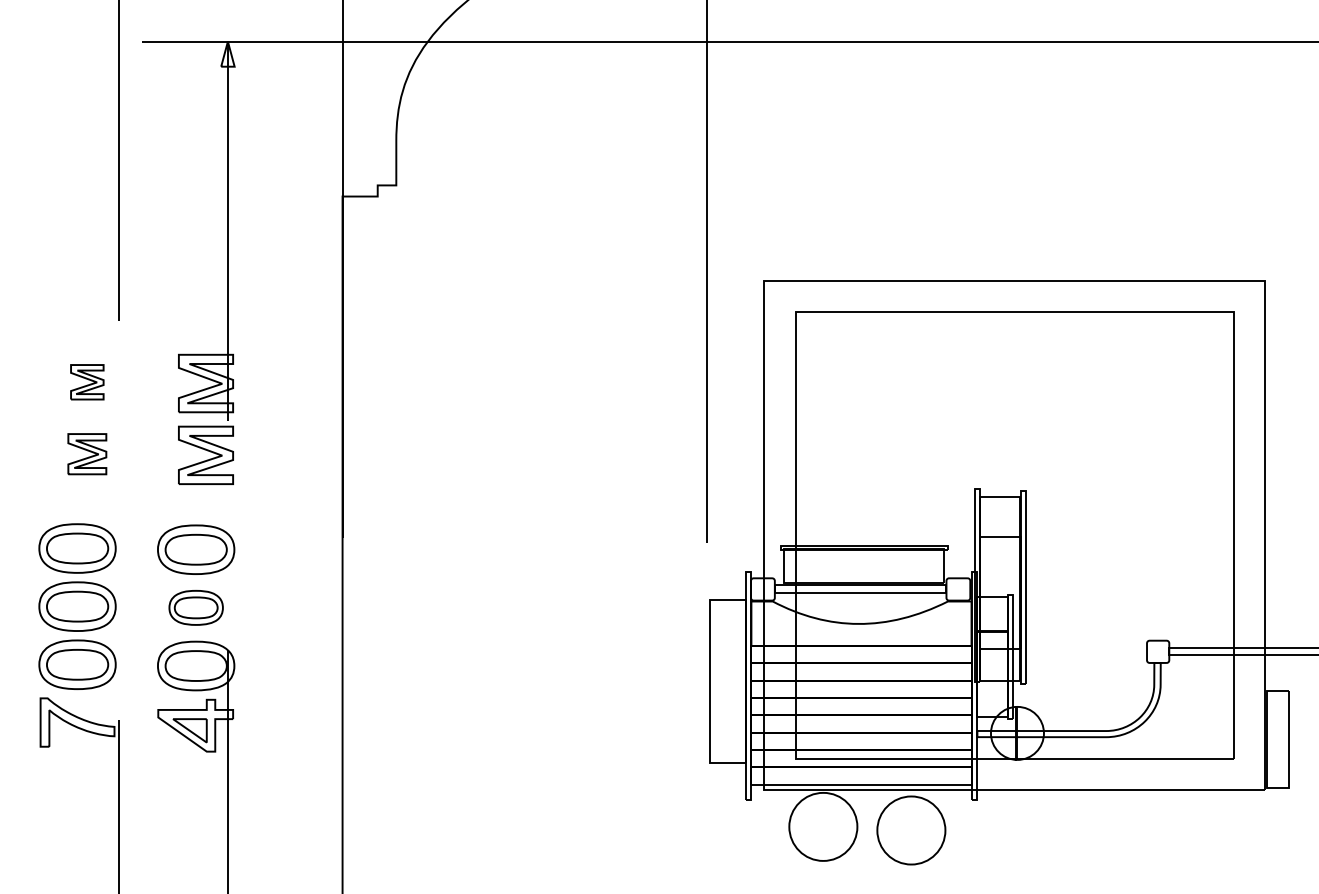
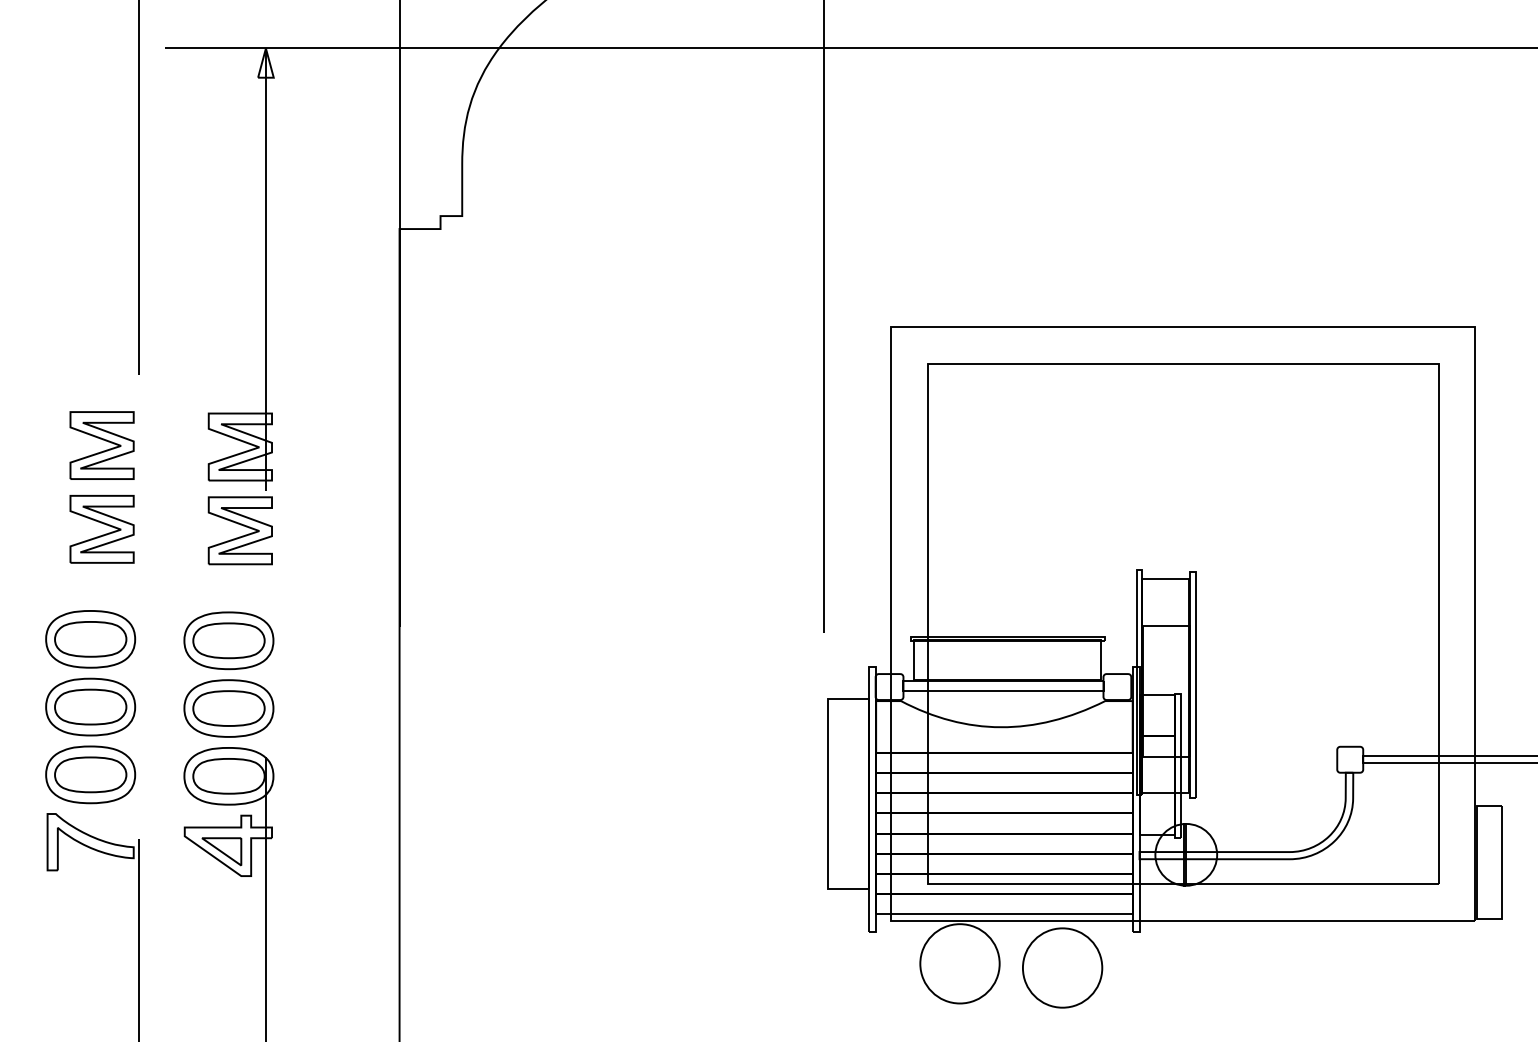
part: (86, 382) -> (101, 445), size x1.67
part: (86, 454) -> (101, 529), size x1.43
part: (195, 607) -> (228, 708), size x1.43

